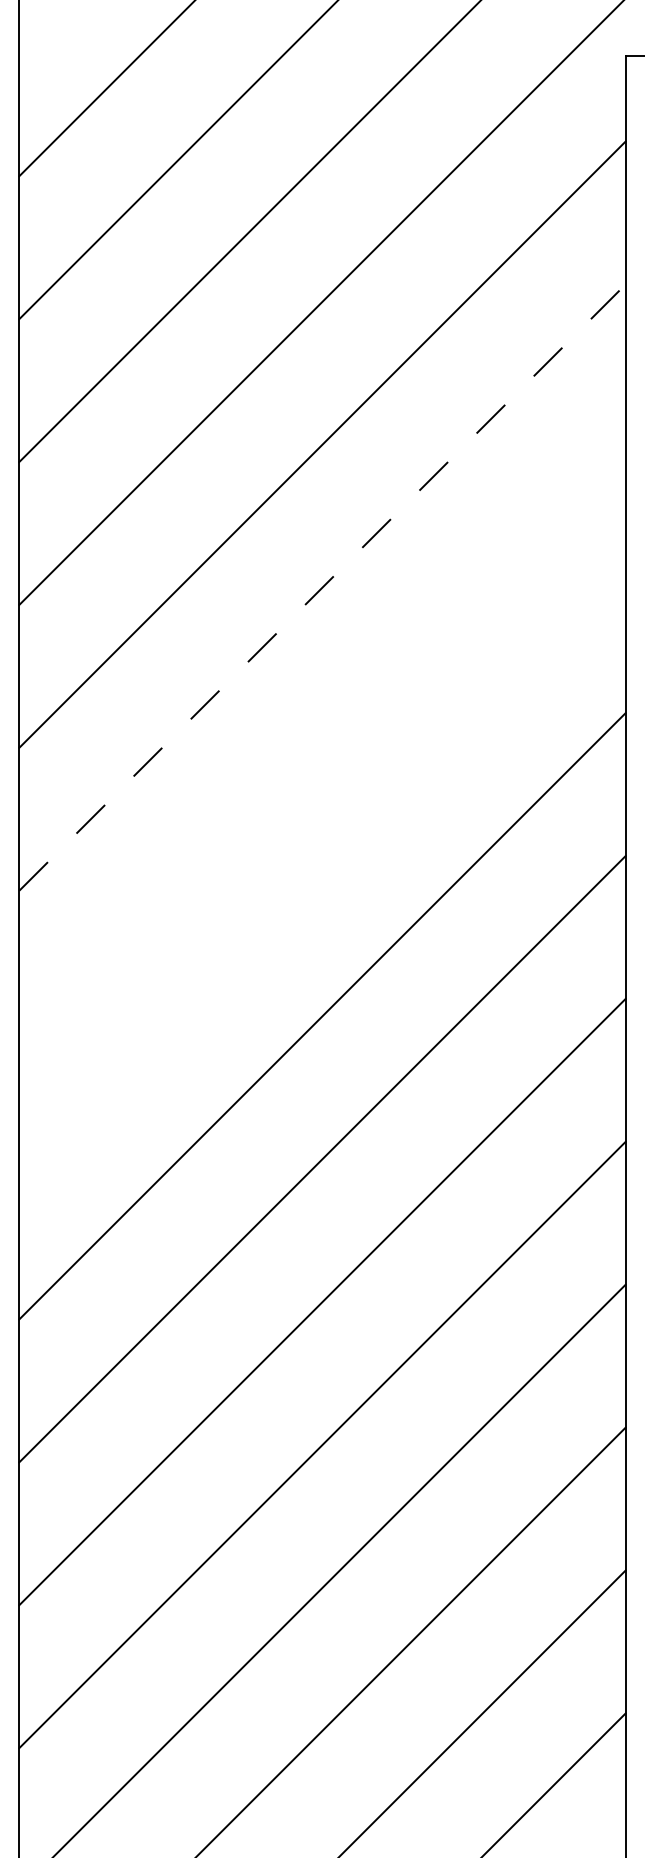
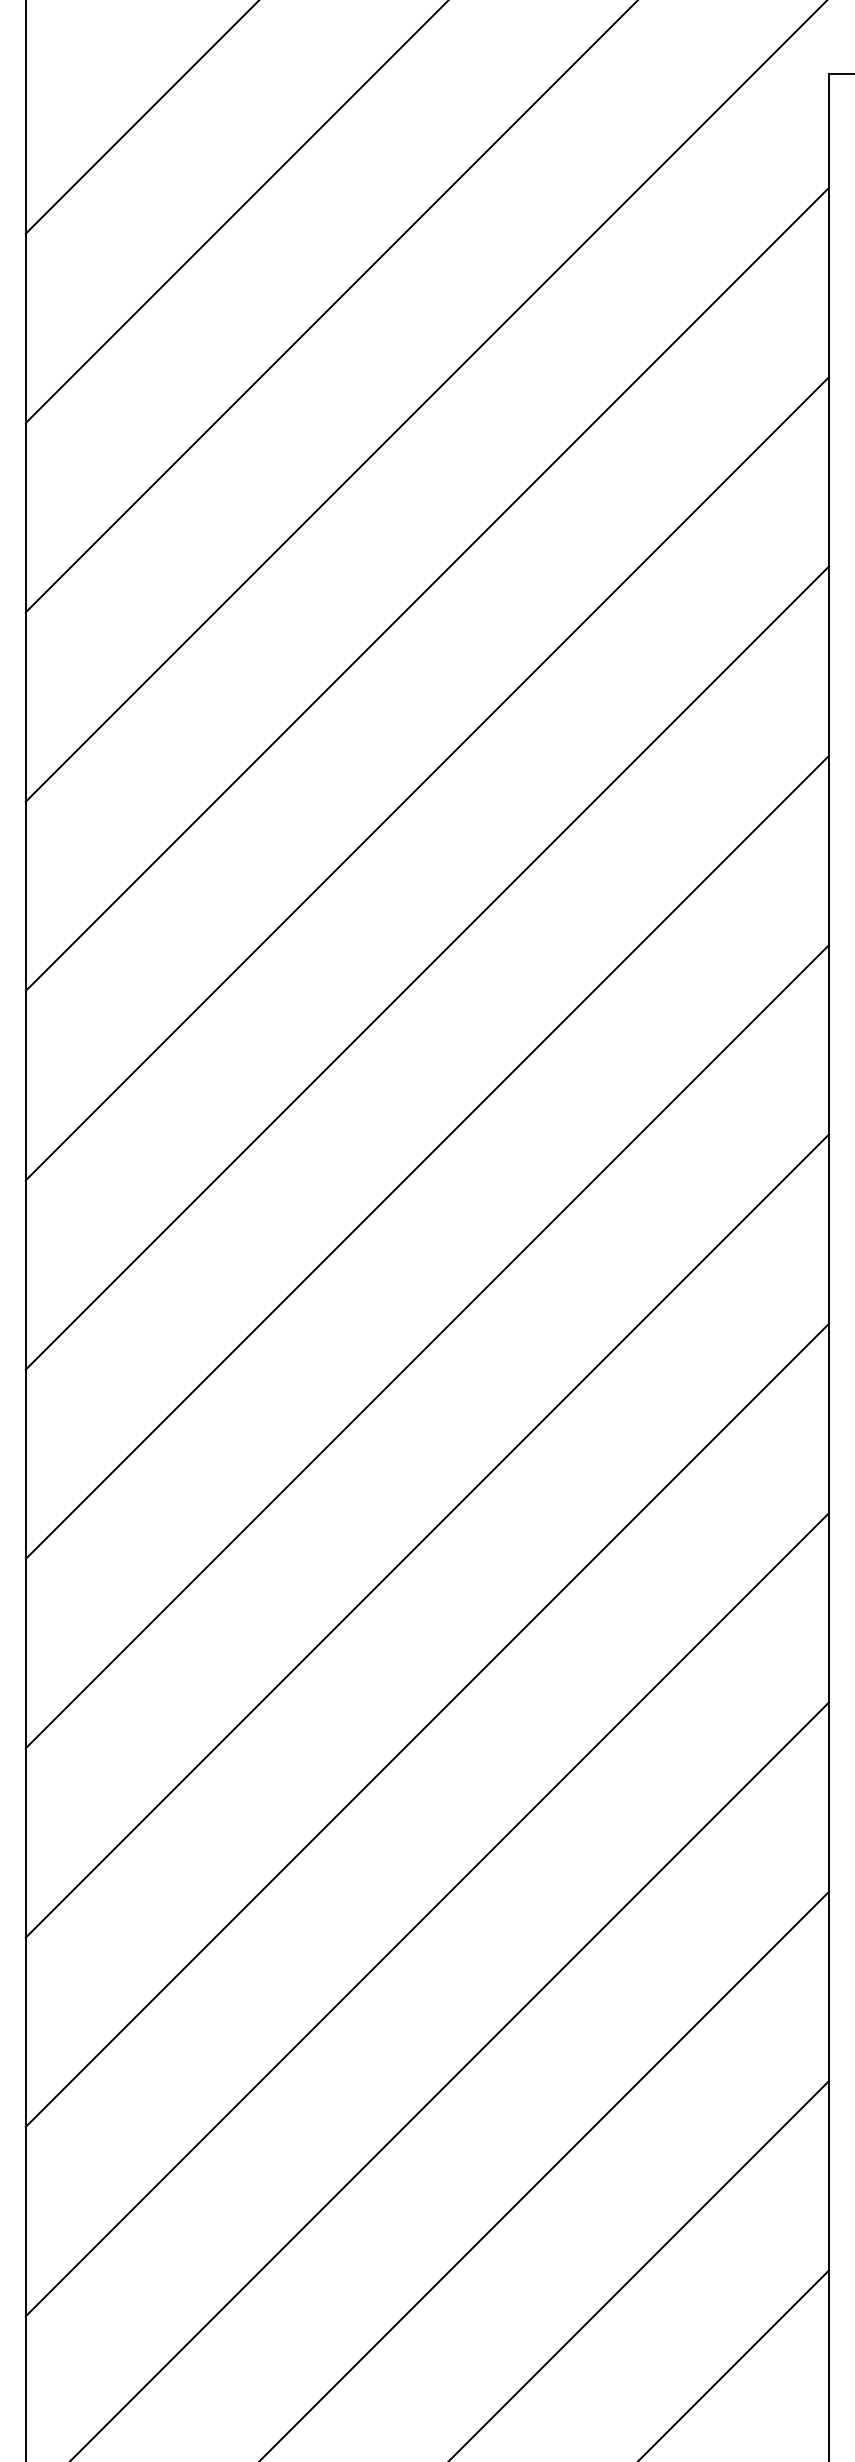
line: (322, 587) -> (427, 778), dashed -> solid
line: (322, 730) -> (427, 968), added
line: (322, 873) -> (427, 1157), added

